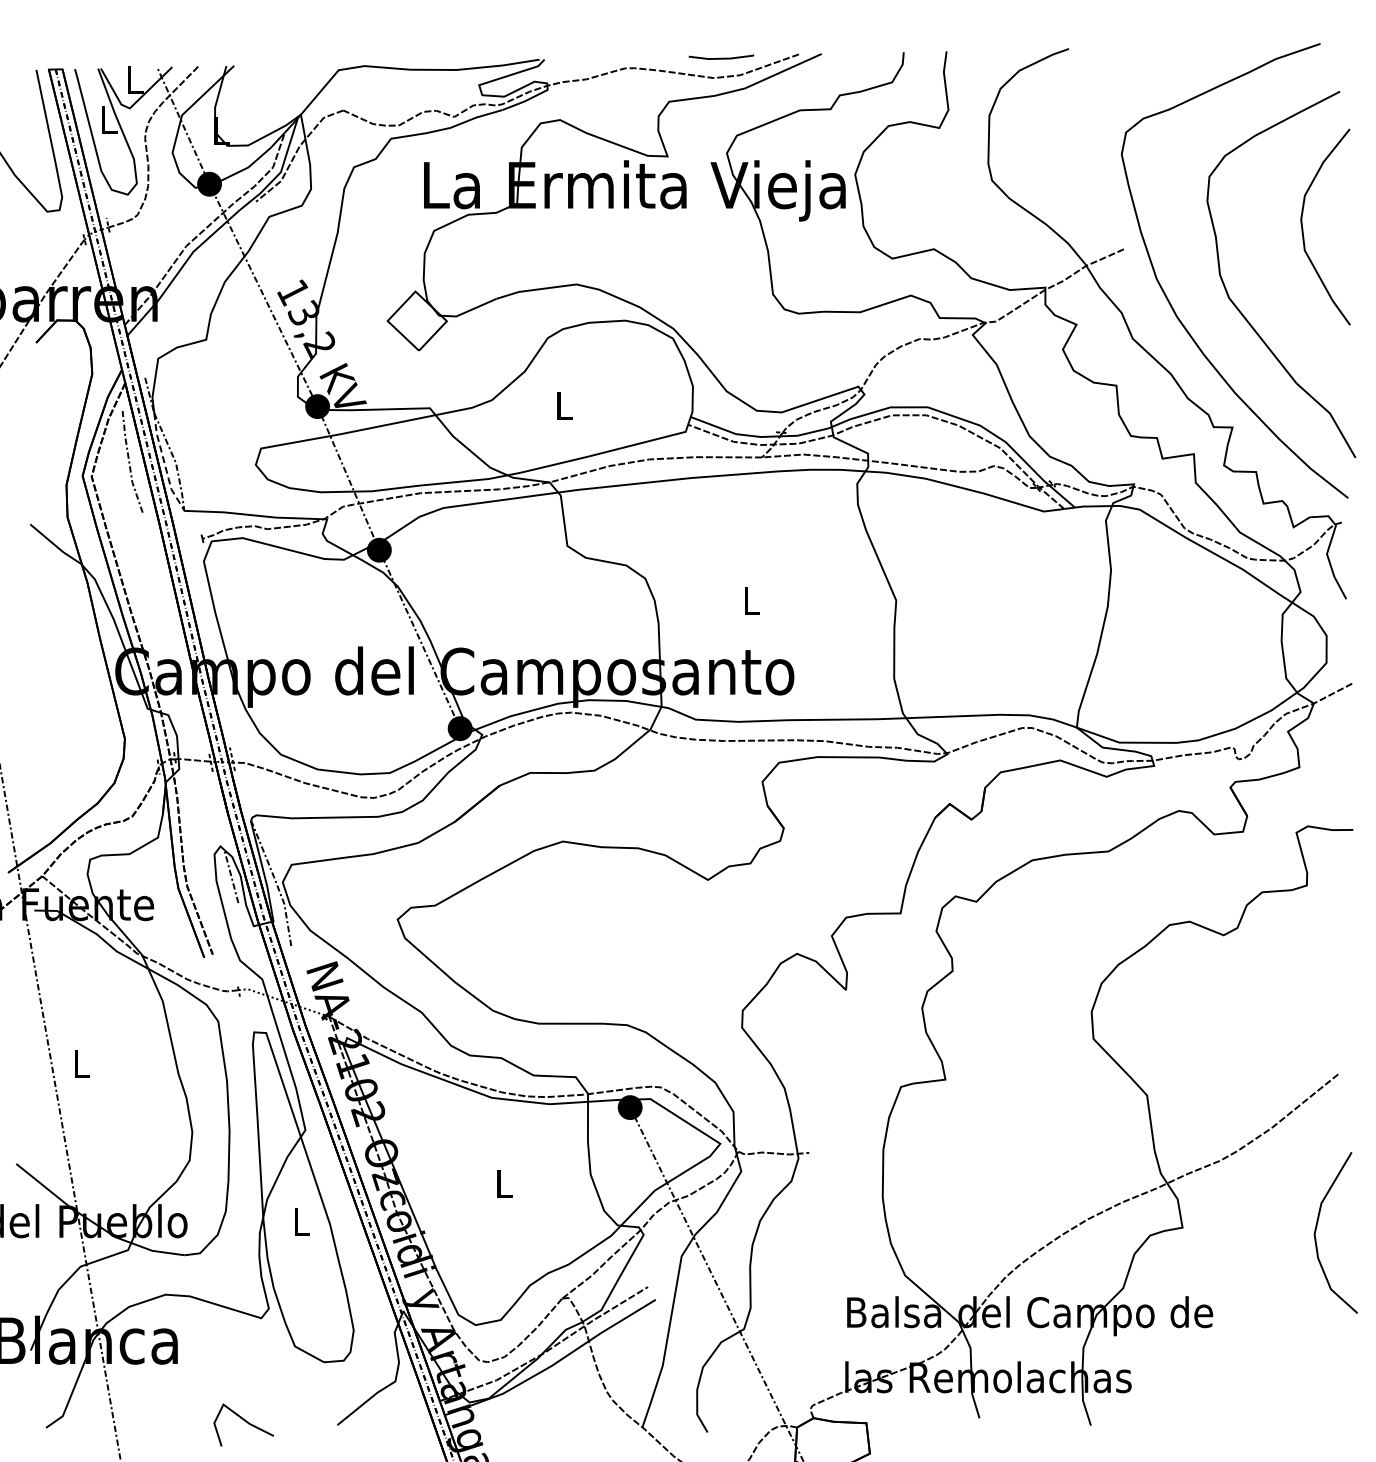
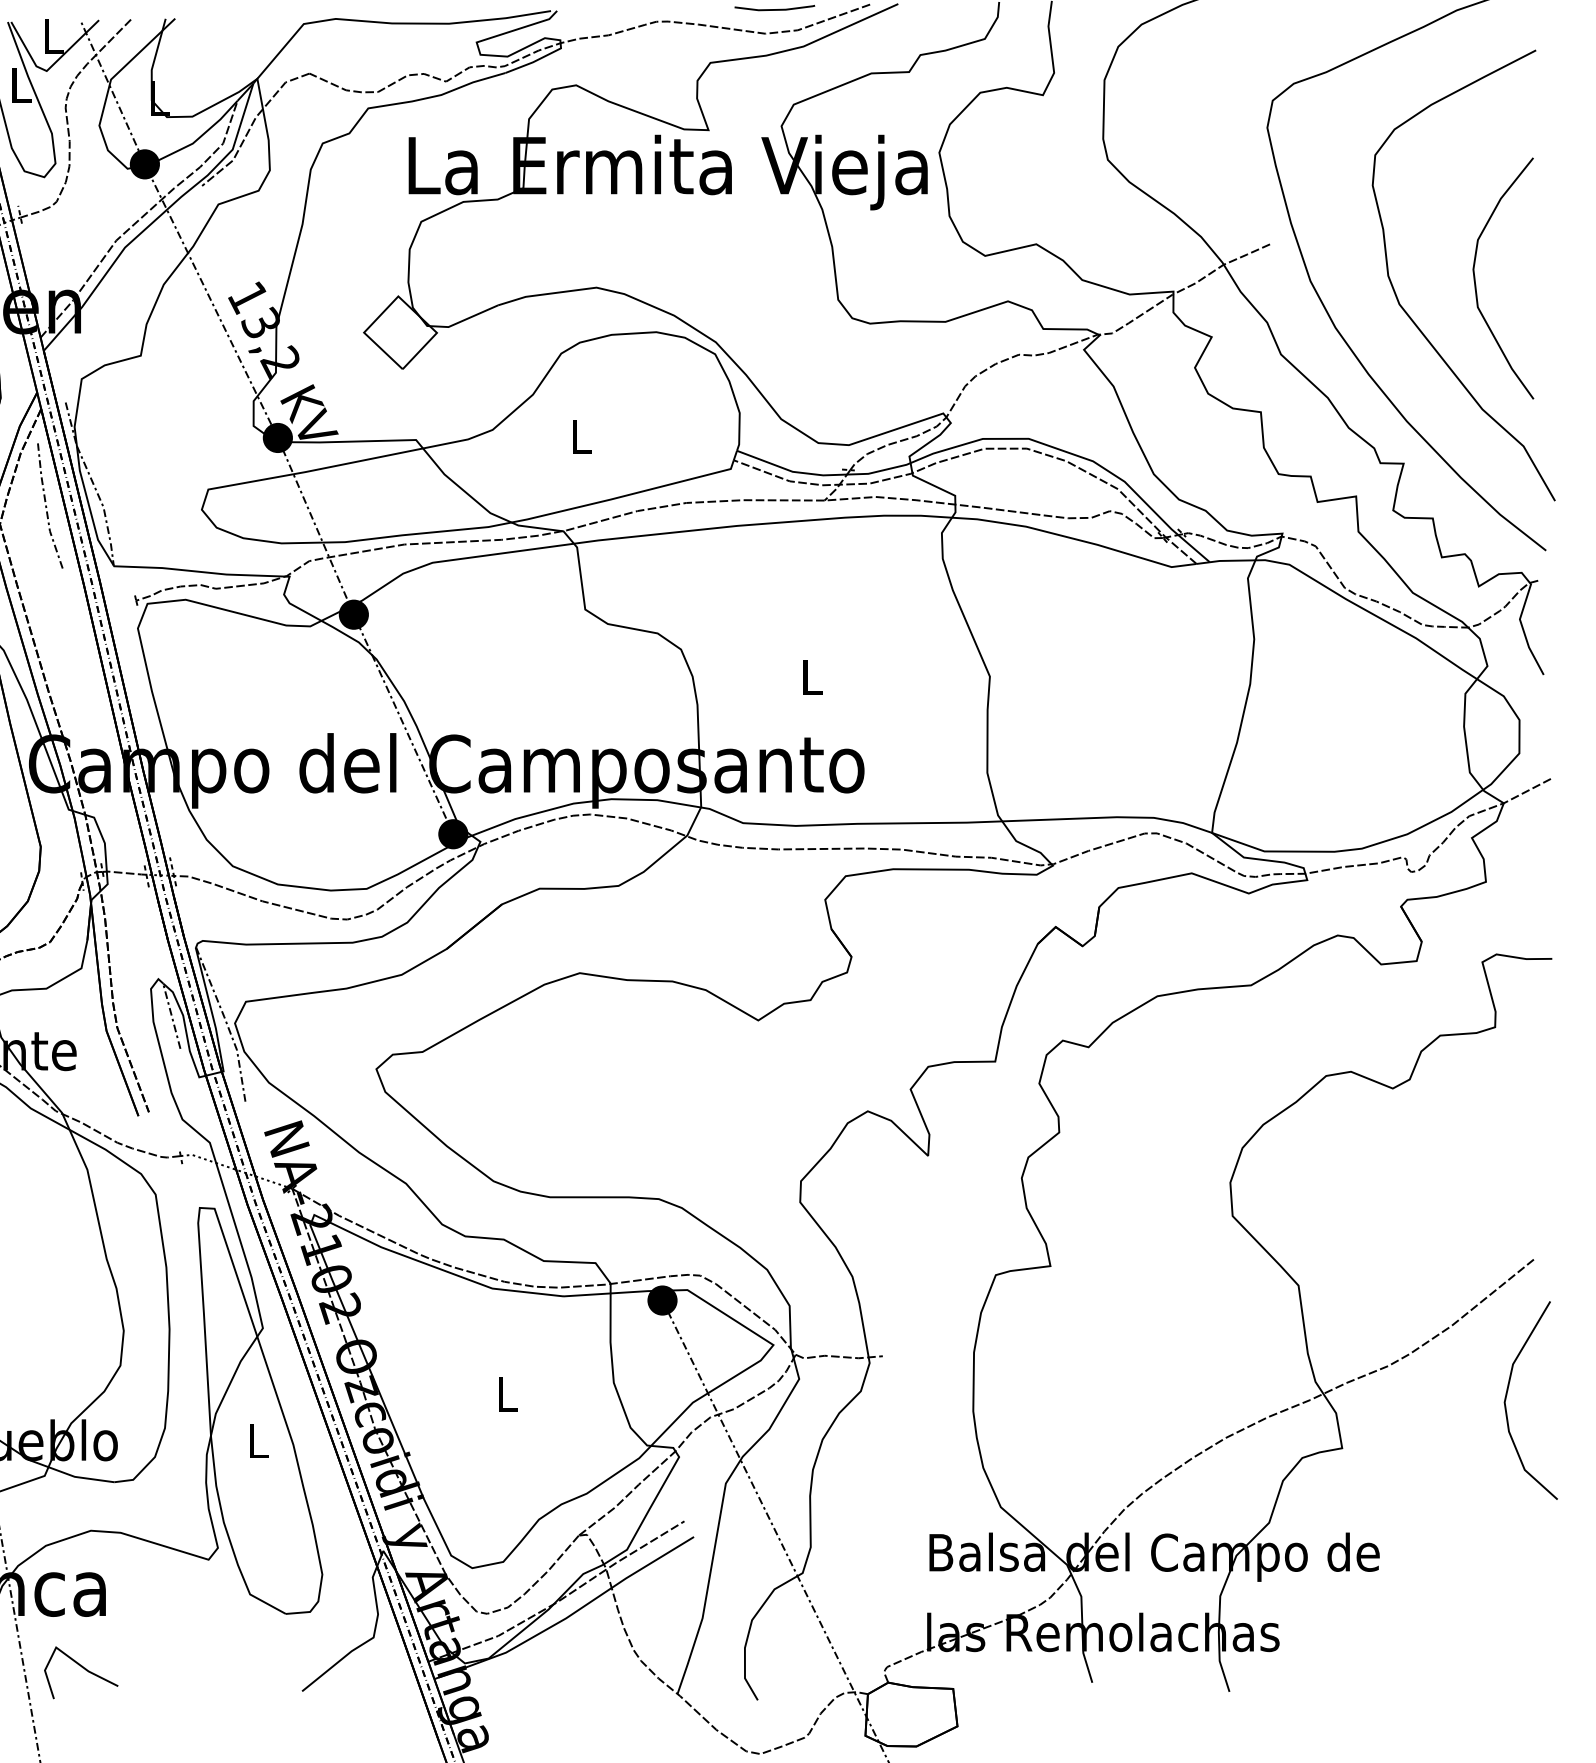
curve: (1303, 228) -> (1476, 280), moved
line: (164, 463) -> (89, 507), dashed -> solid
curve: (1317, 1226) -> (1508, 1392), moved
line: (244, 1421) -> (82, 1668), moved

